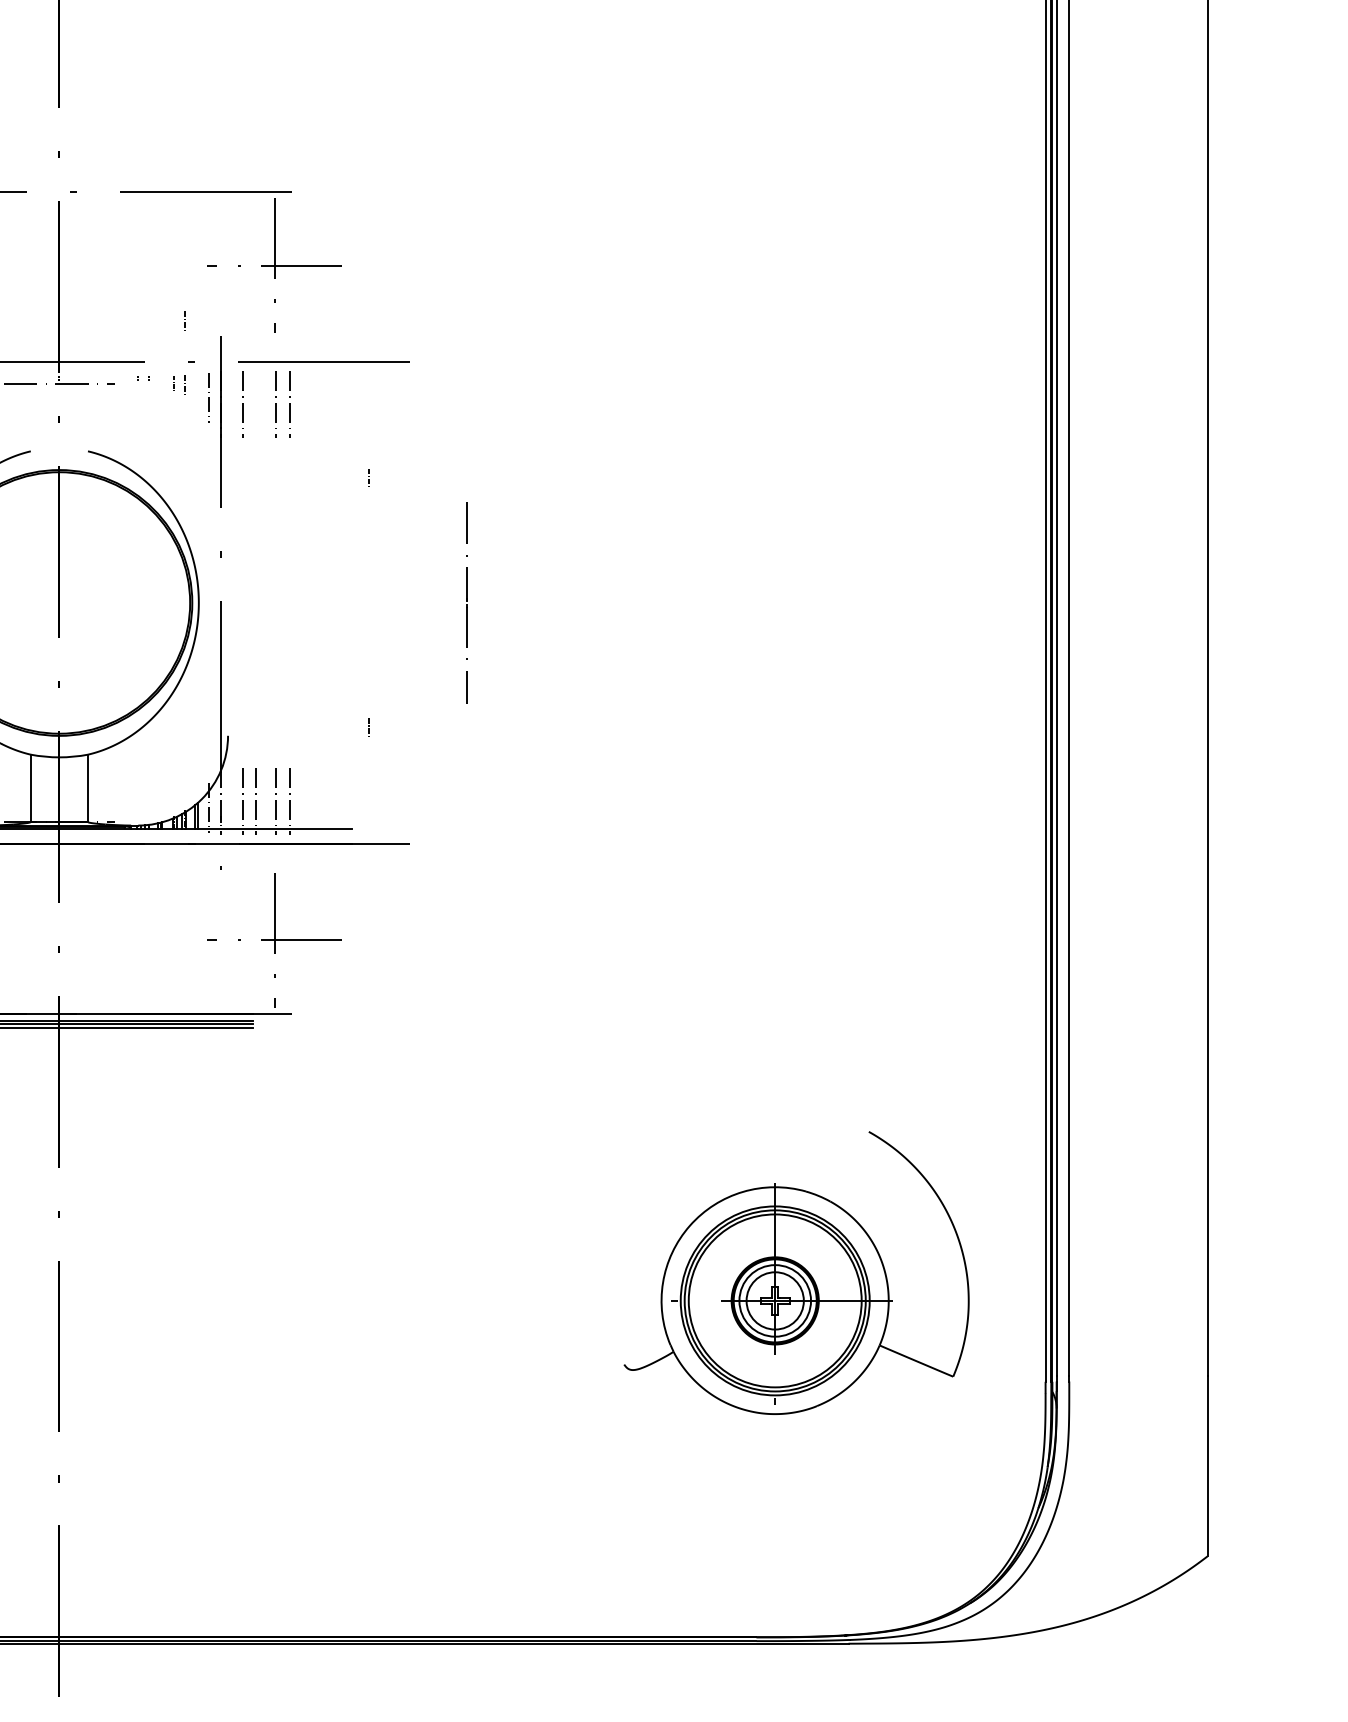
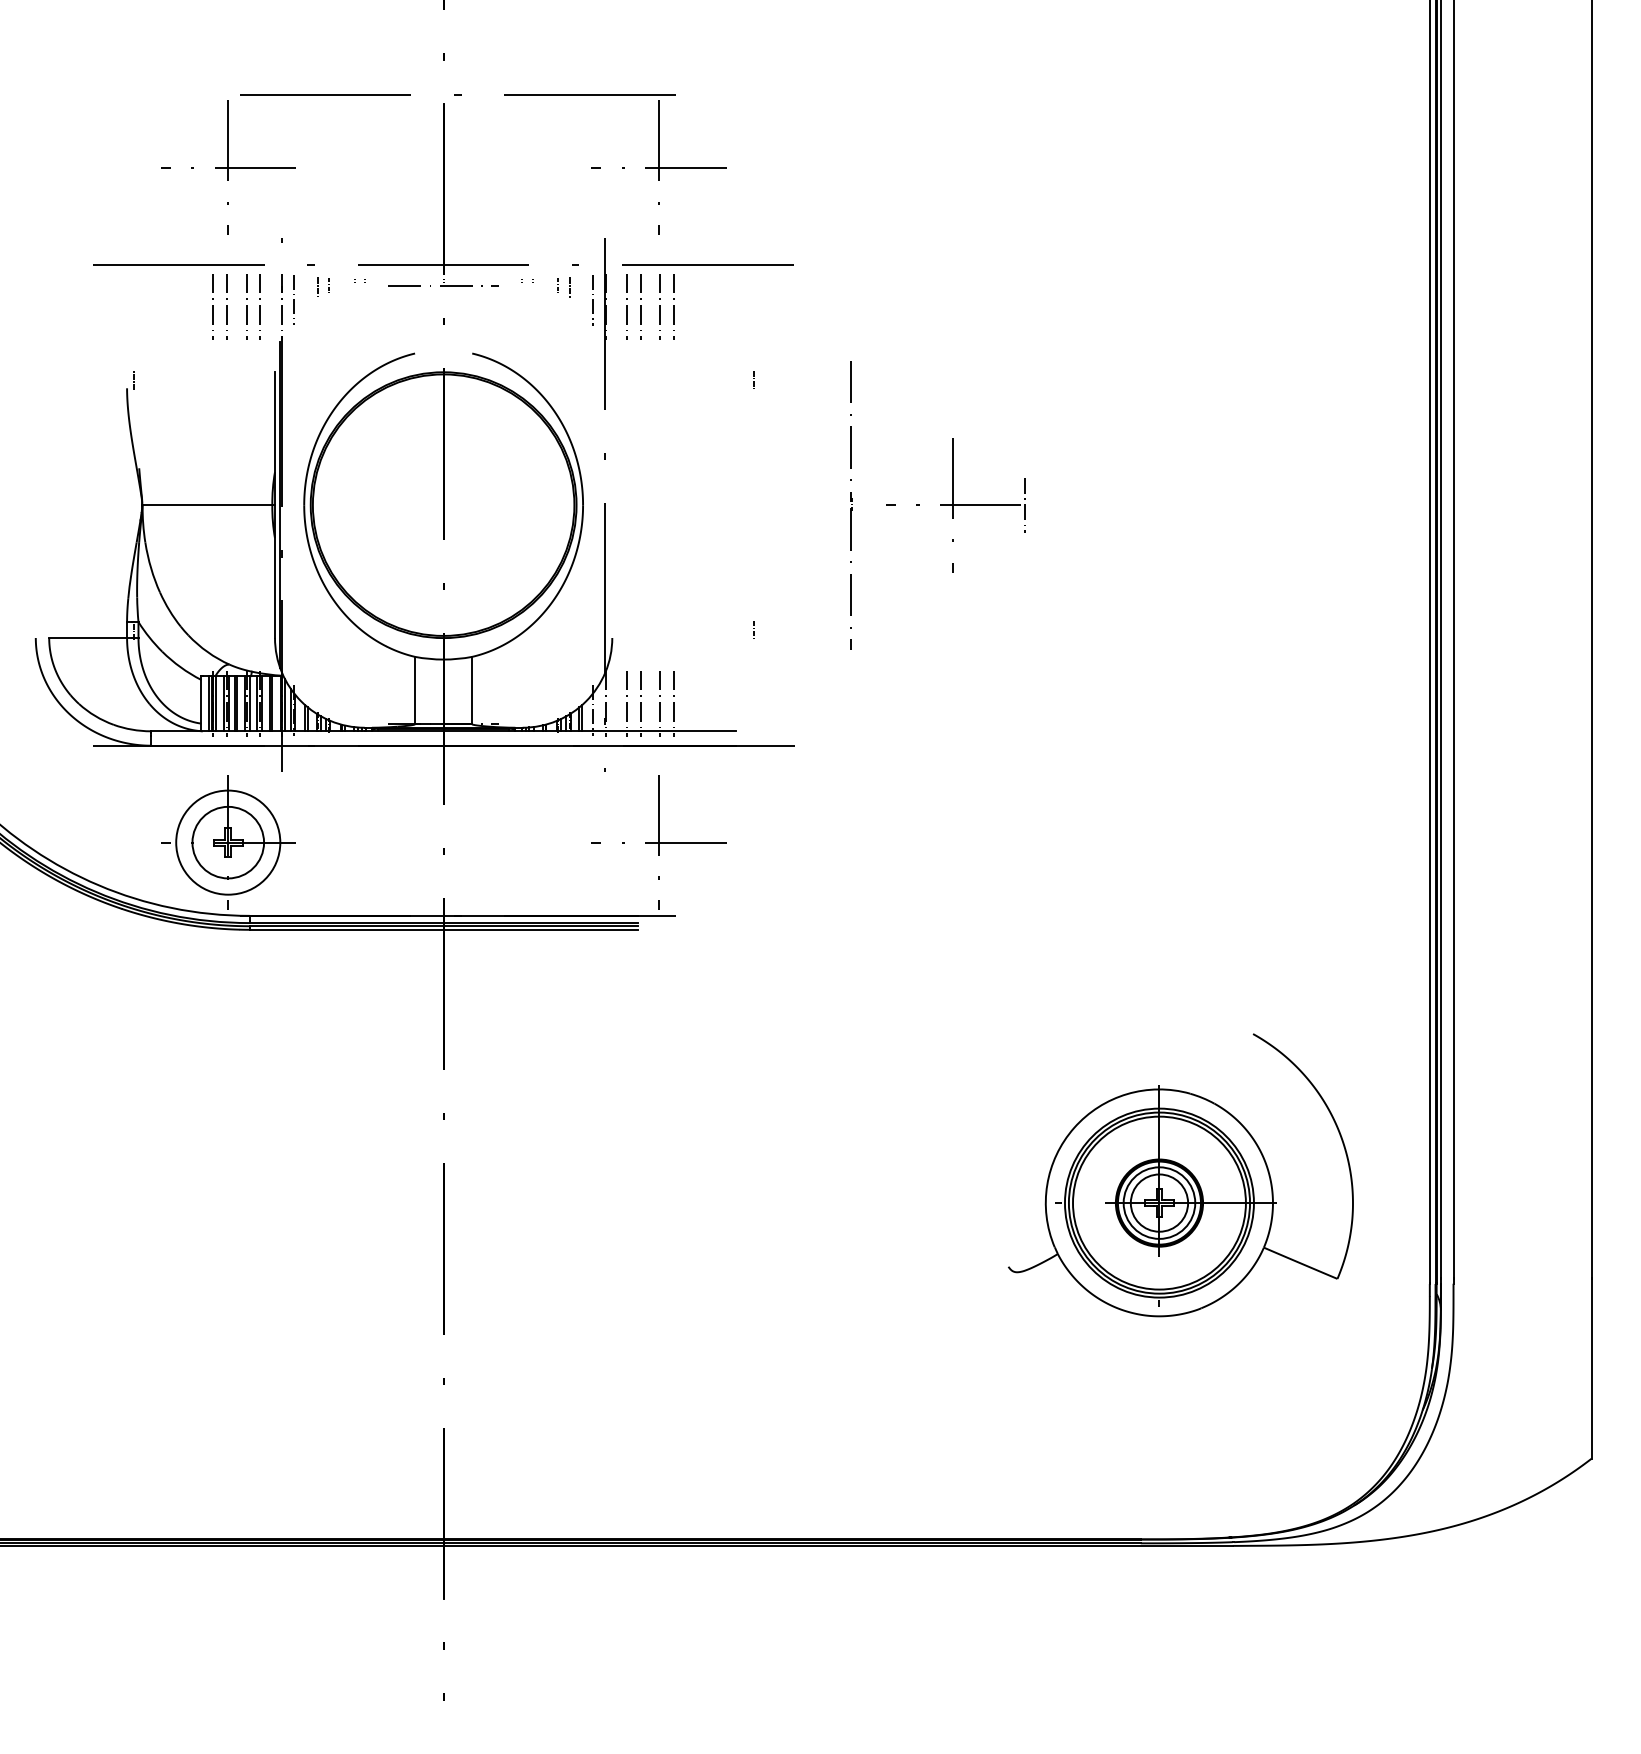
line: (185, 320) -> (569, 222), removed
line: (256, 404) -> (640, 306), added
part: (467, 603) -> (851, 505), size x1.43
part: (571, 603) -> (955, 505), added

